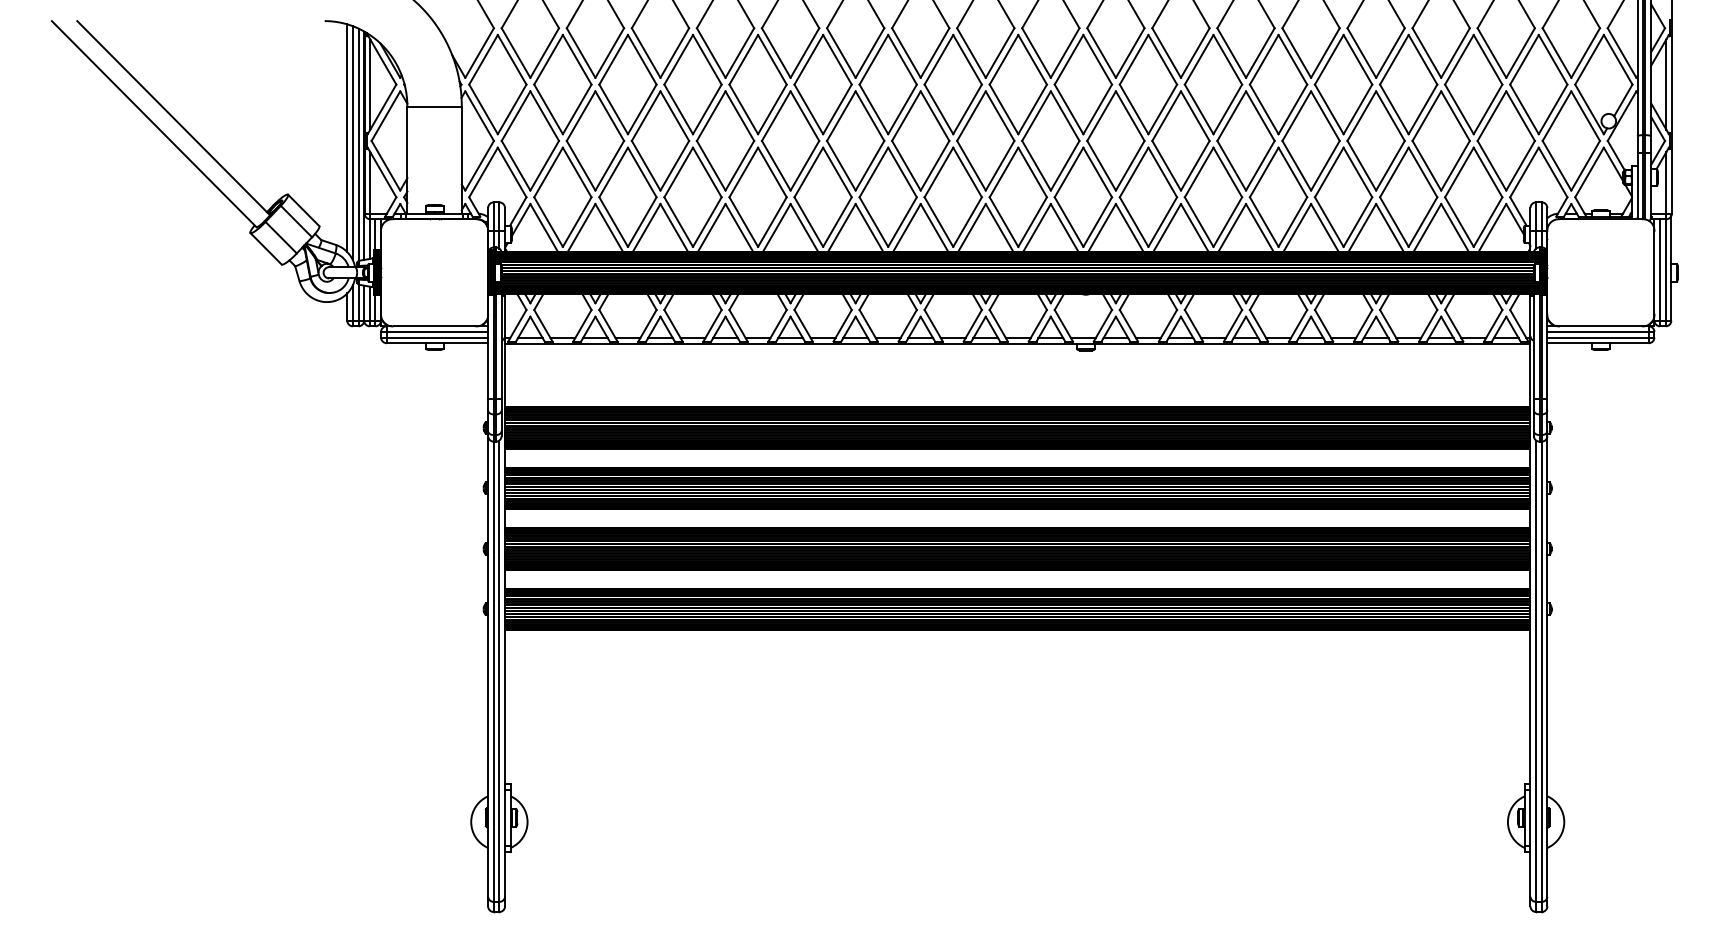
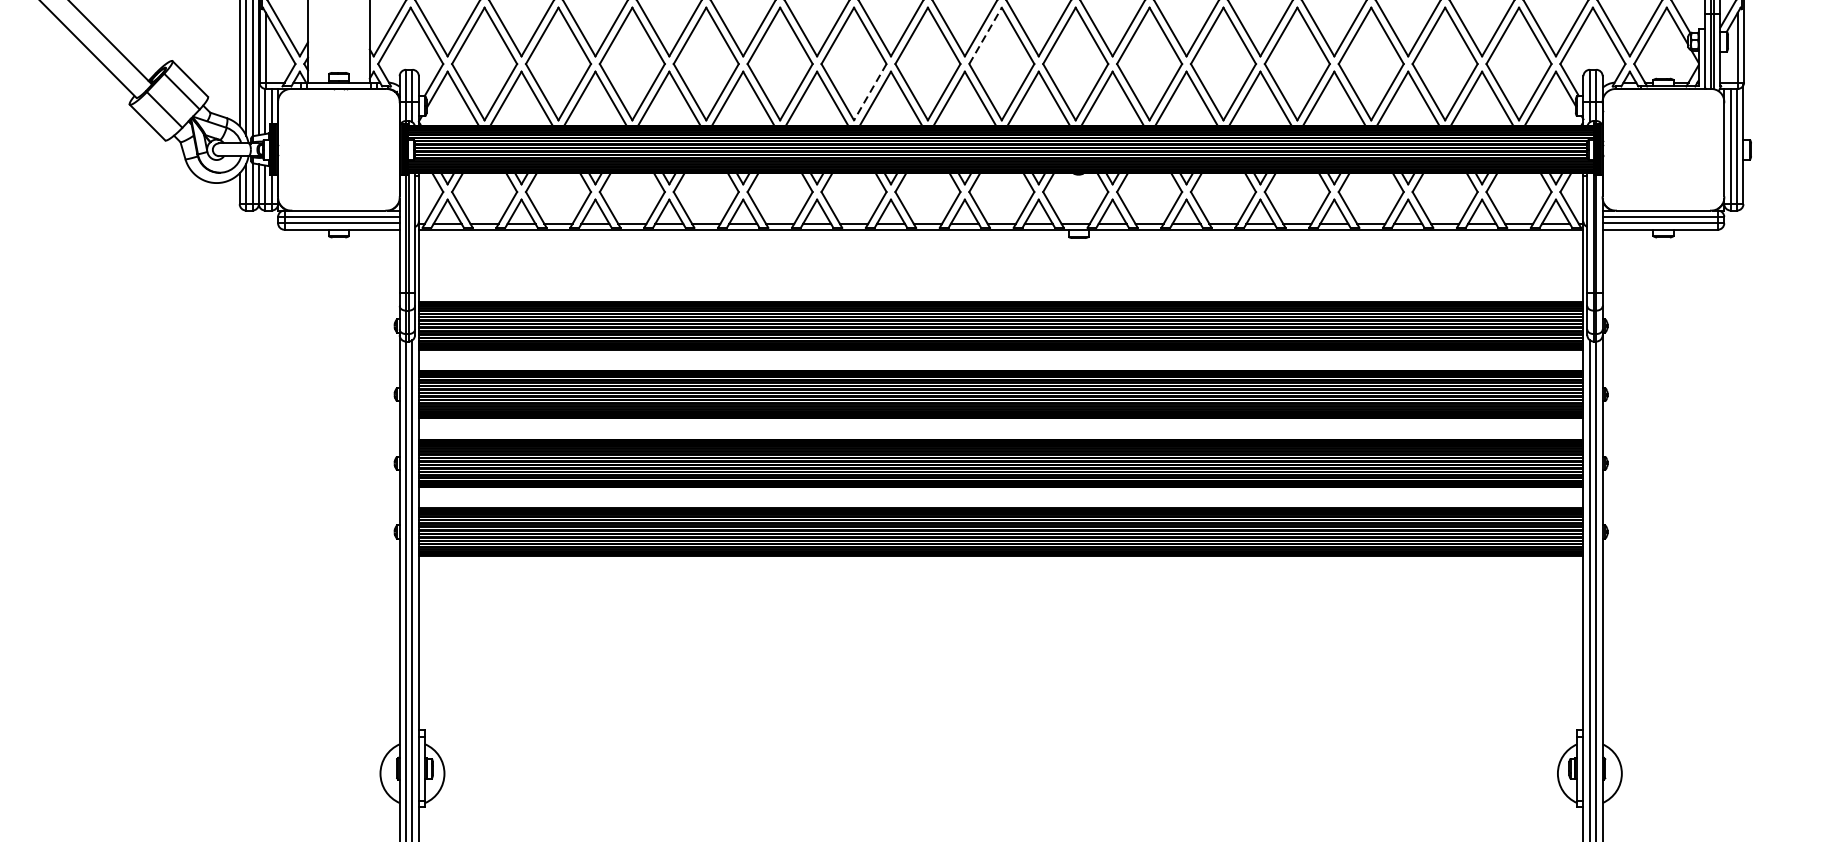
line: (1004, 172) -> (986, 35), solid -> dashed
line: (902, 222) -> (870, 92), solid -> dashed

